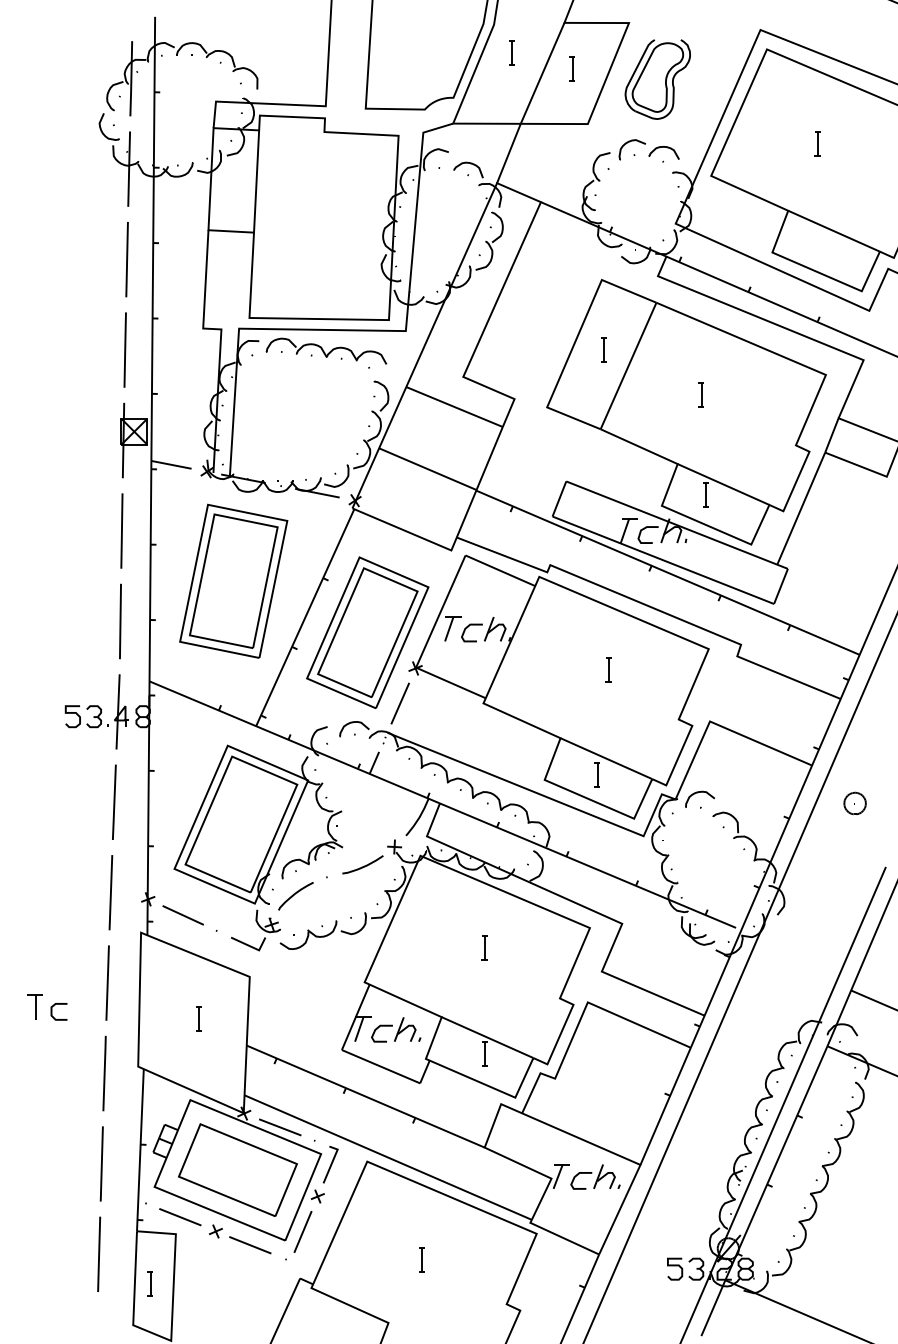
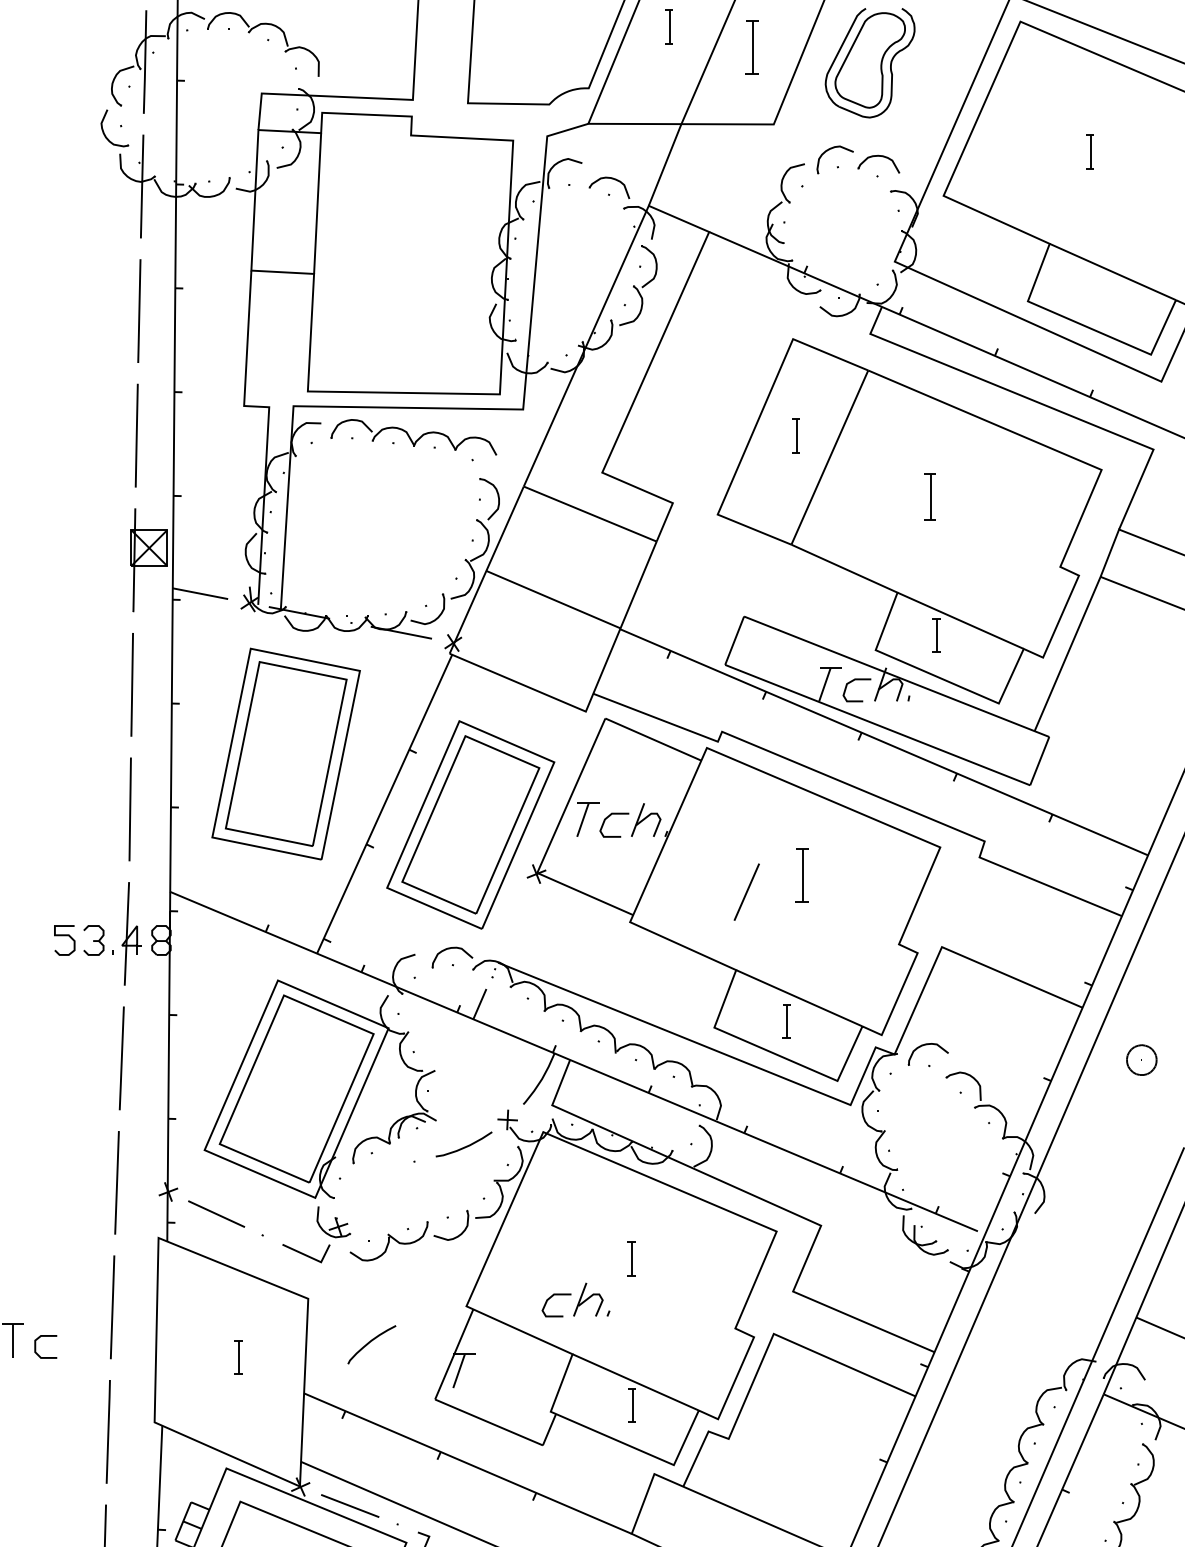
part: (571, 68) -> (751, 47), size x1.6
part: (700, 394) -> (928, 496), size x1.4
part: (608, 669) -> (802, 875), size x1.6
line: (399, 703) -> (745, 892), moved
curve: (294, 895) -> (369, 1343), moved
part: (396, 1029) -> (576, 1299), moved

